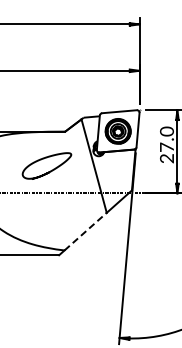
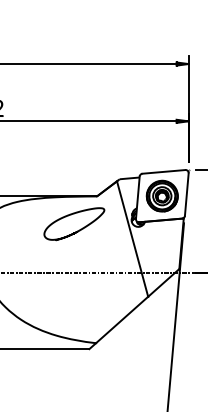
curve: (44, 159) -> (71, 216), moved
line: (86, 231) -> (123, 319), dashed -> solid

